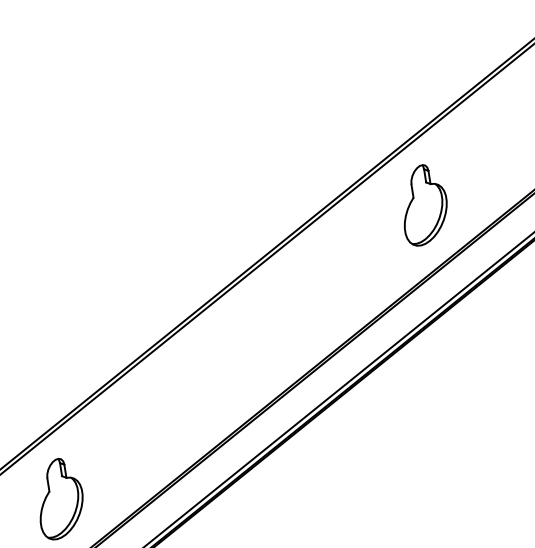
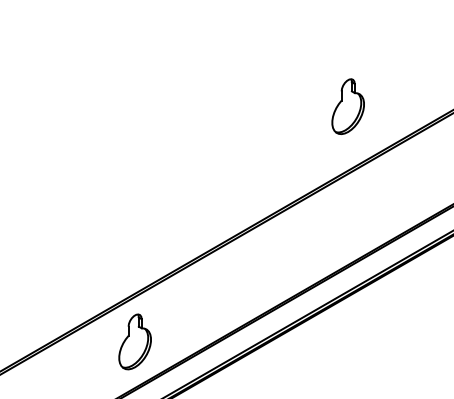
part: (423, 204) -> (347, 106), moved

